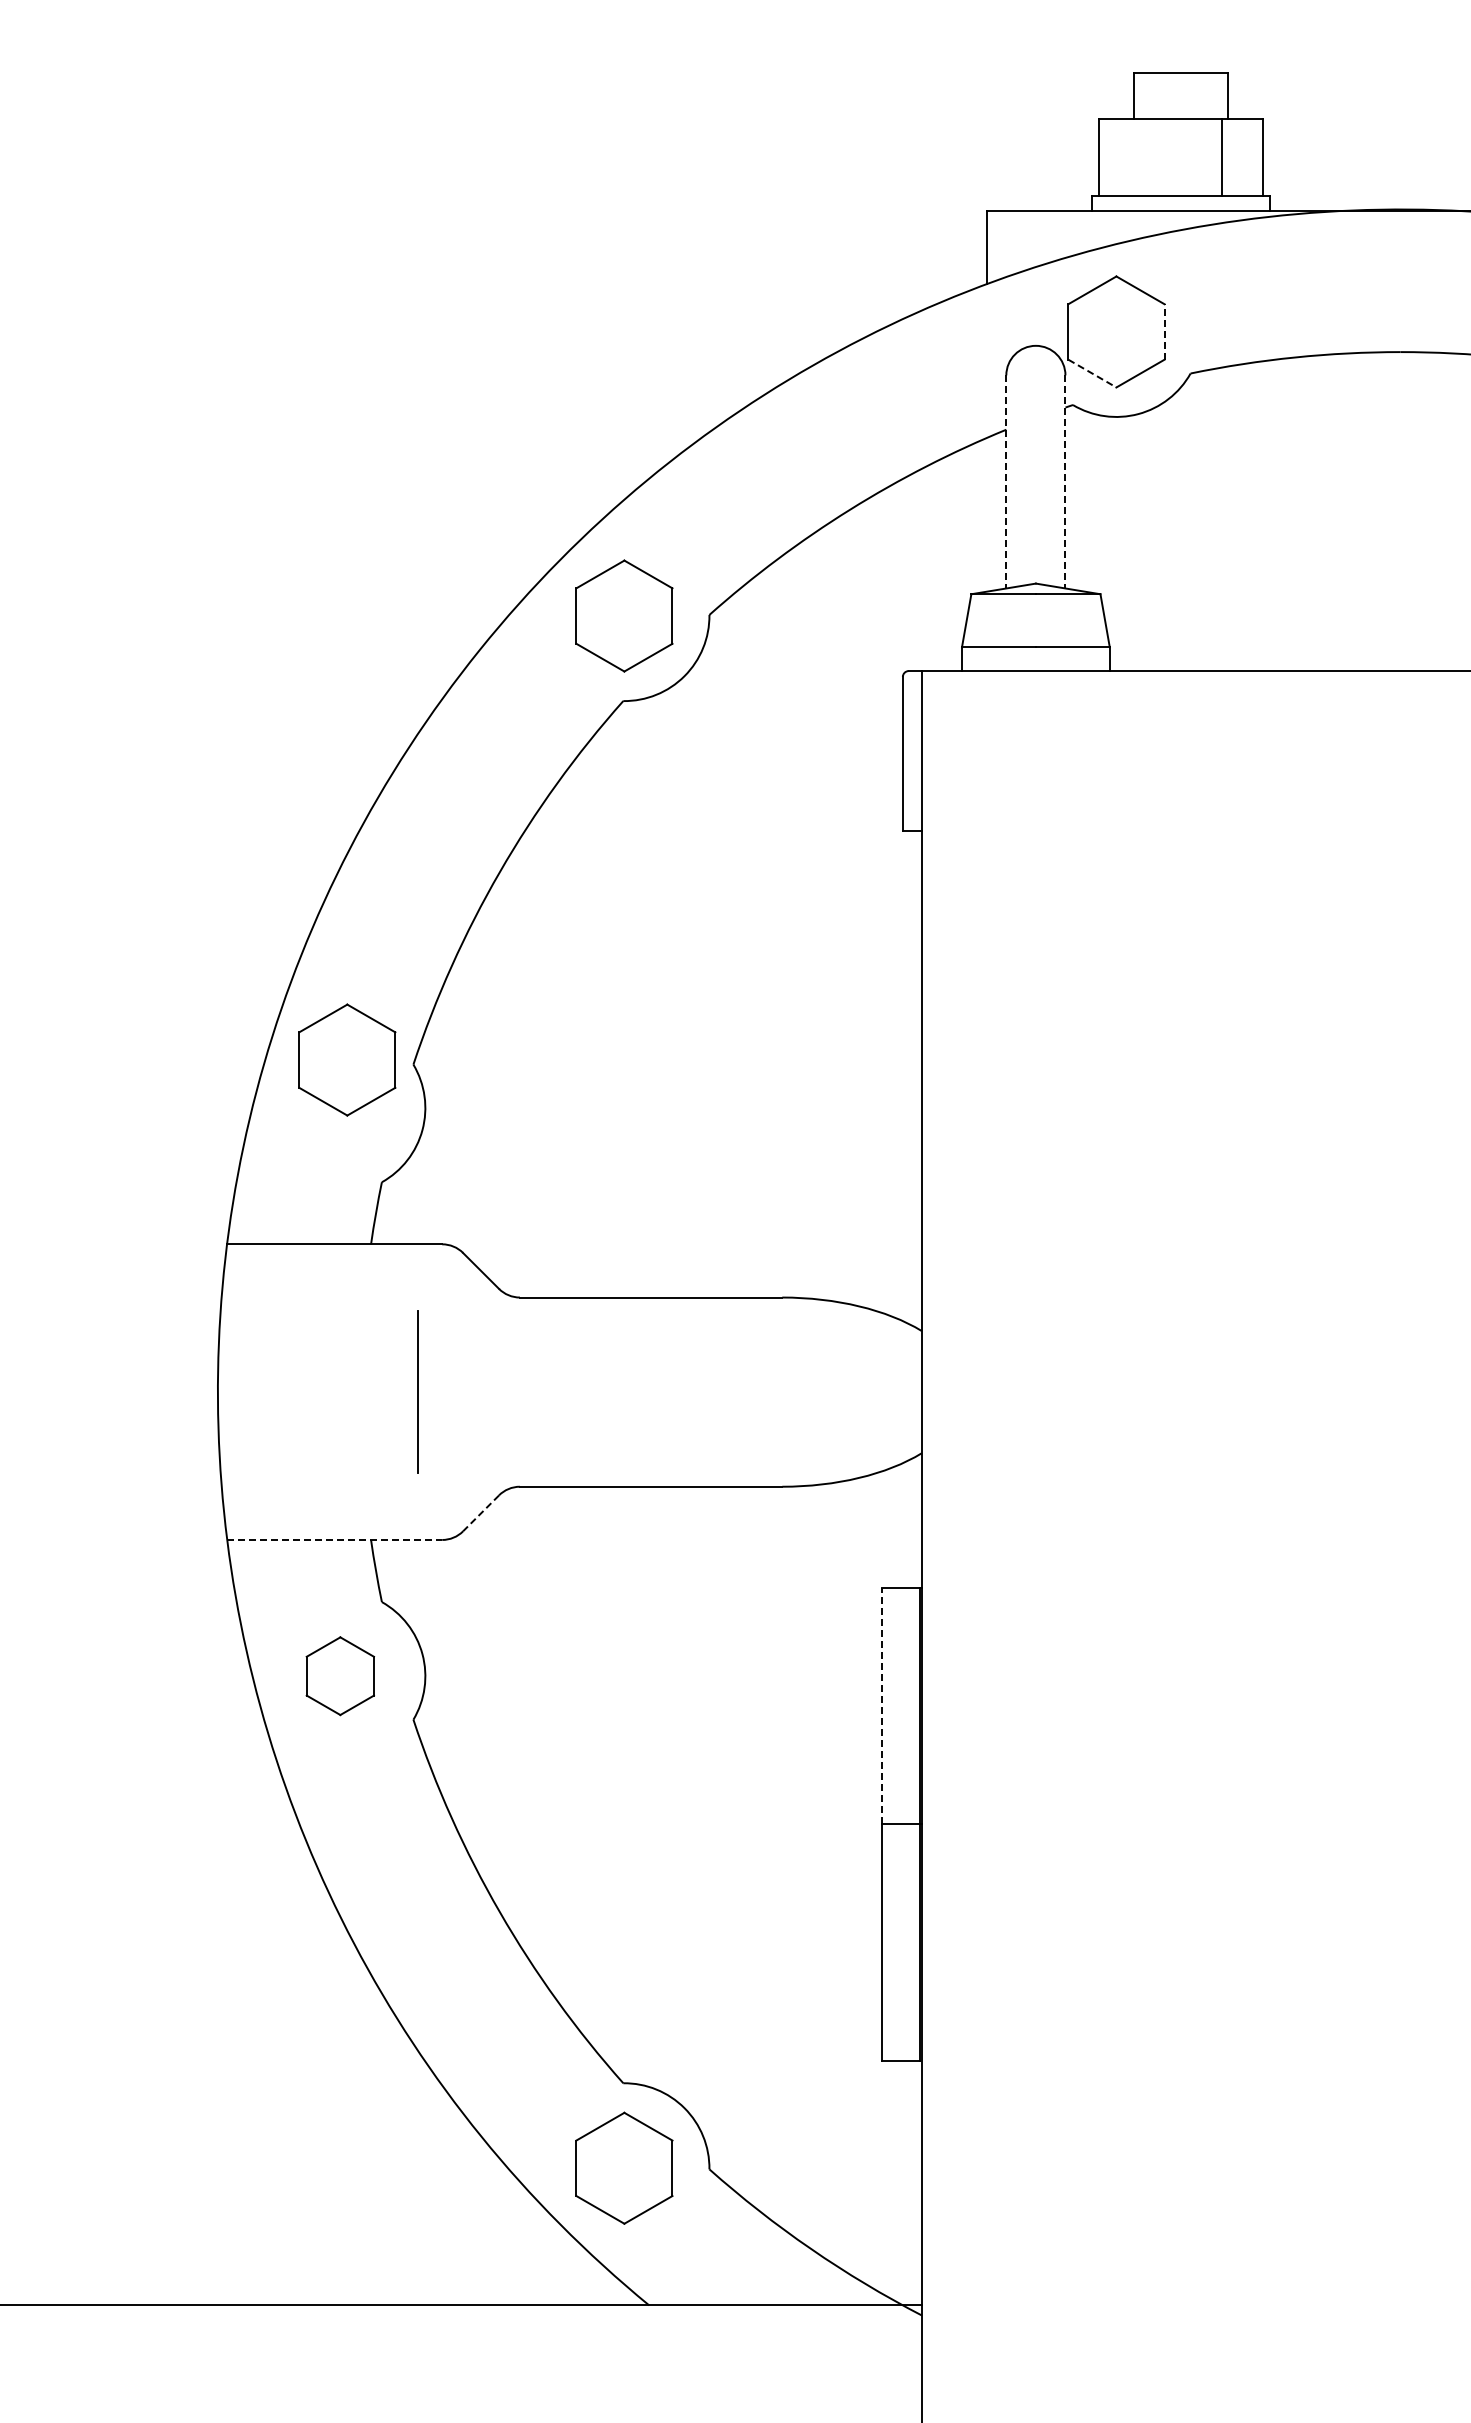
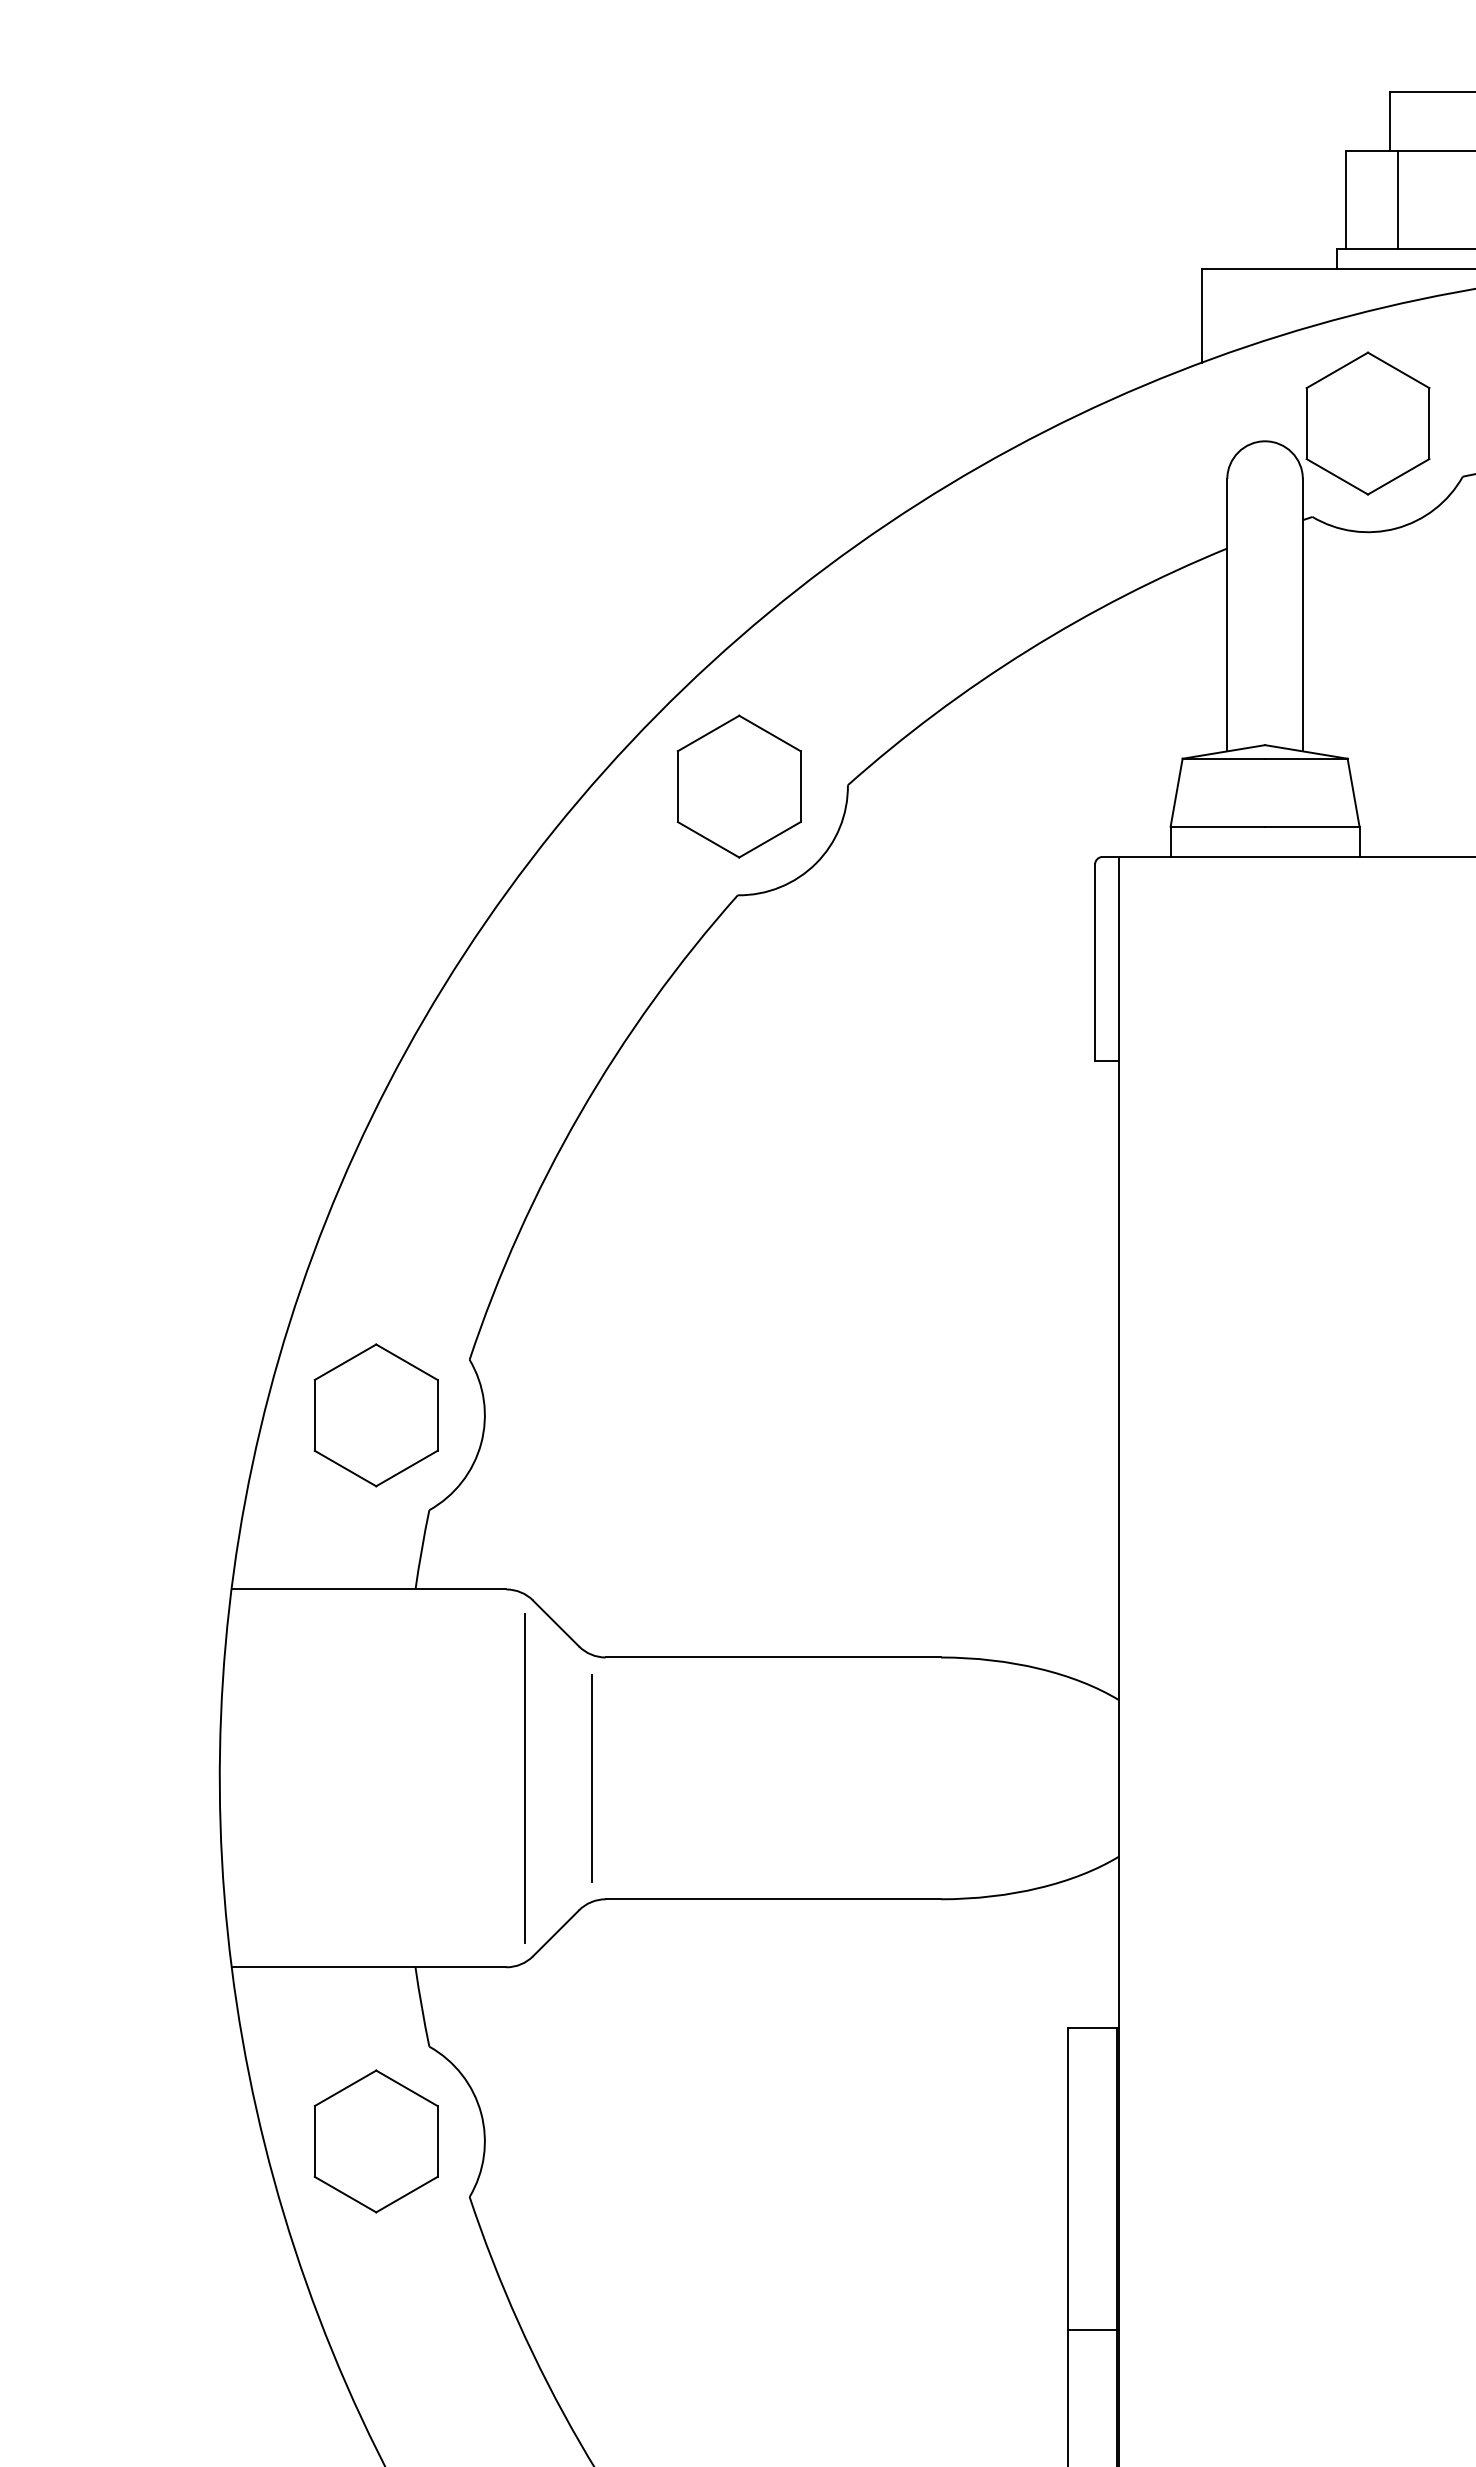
line: (1140, 156) -> (1398, 199), added
line: (1164, 331) -> (1429, 422), dashed -> solid
line: (1092, 373) -> (1337, 476), dashed -> solid
line: (1006, 481) -> (1227, 614), dashed -> solid
line: (1065, 481) -> (1302, 614), dashed -> solid
part: (347, 1059) -> (376, 1414), moved
line: (417, 1391) -> (591, 1777), moved
line: (456, 1391) -> (524, 1777), added
line: (480, 1513) -> (555, 1933), dashed -> solid
line: (335, 1539) -> (370, 1966), dashed -> solid
part: (340, 1675) -> (376, 2140), size x1.43
line: (881, 1705) -> (1067, 2178), dashed -> solid

